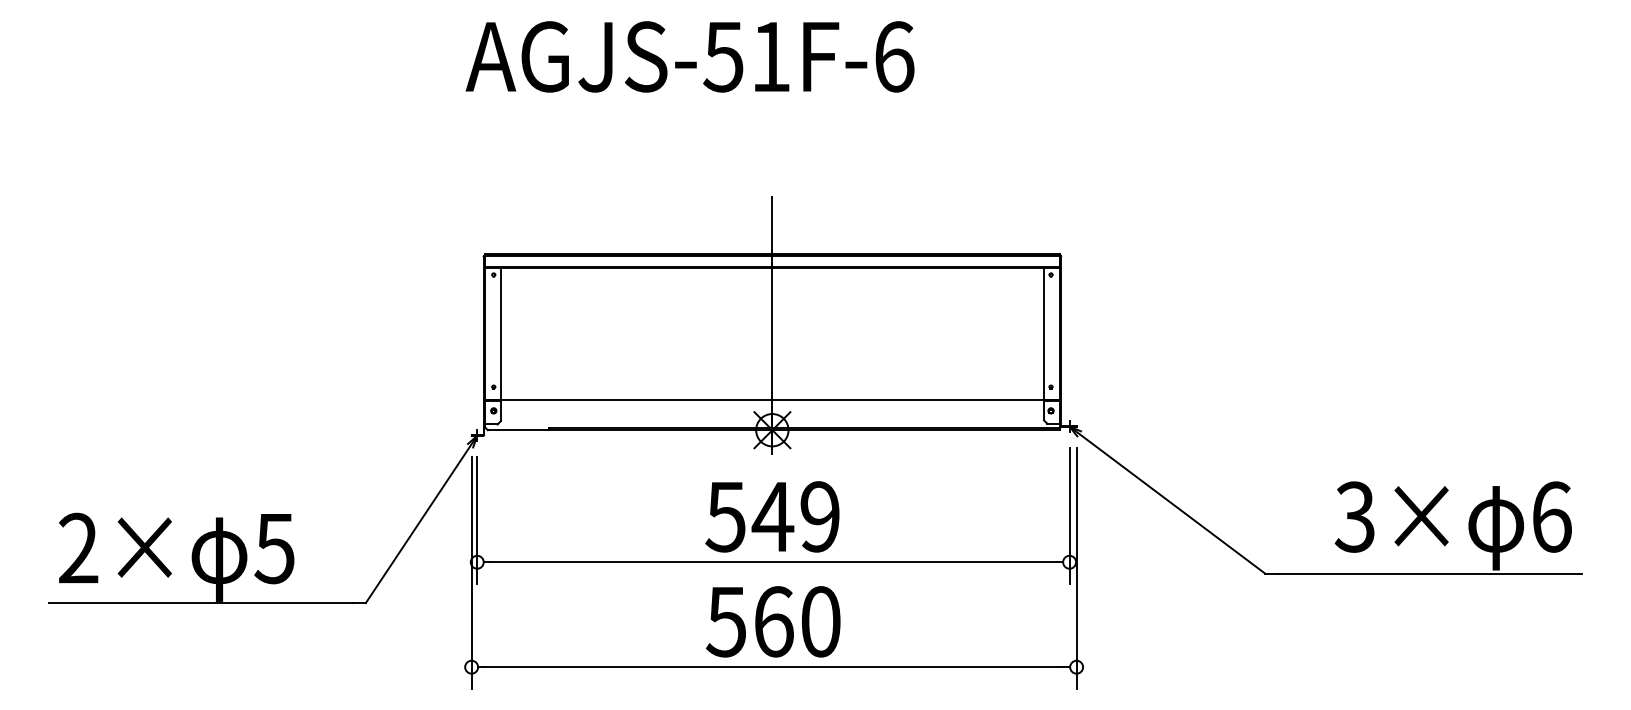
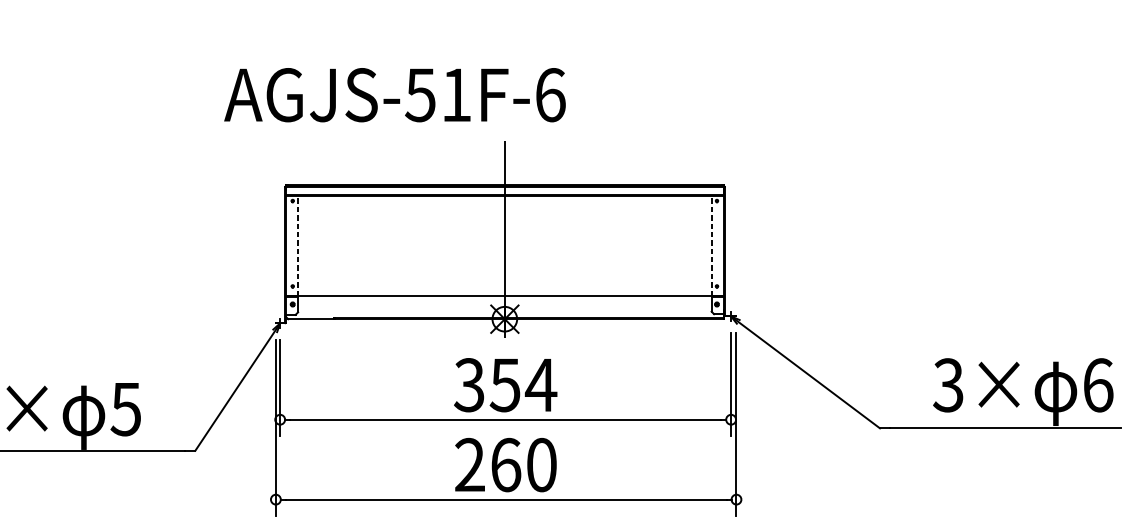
text: (689, 56) -> (394, 94), moved
line: (500, 333) -> (297, 245), solid -> dashed
line: (1044, 333) -> (712, 245), solid -> dashed
text: (773, 516) -> (505, 384), 549 -> 354
text: (726, 621) -> (469, 464), 560 -> 260

